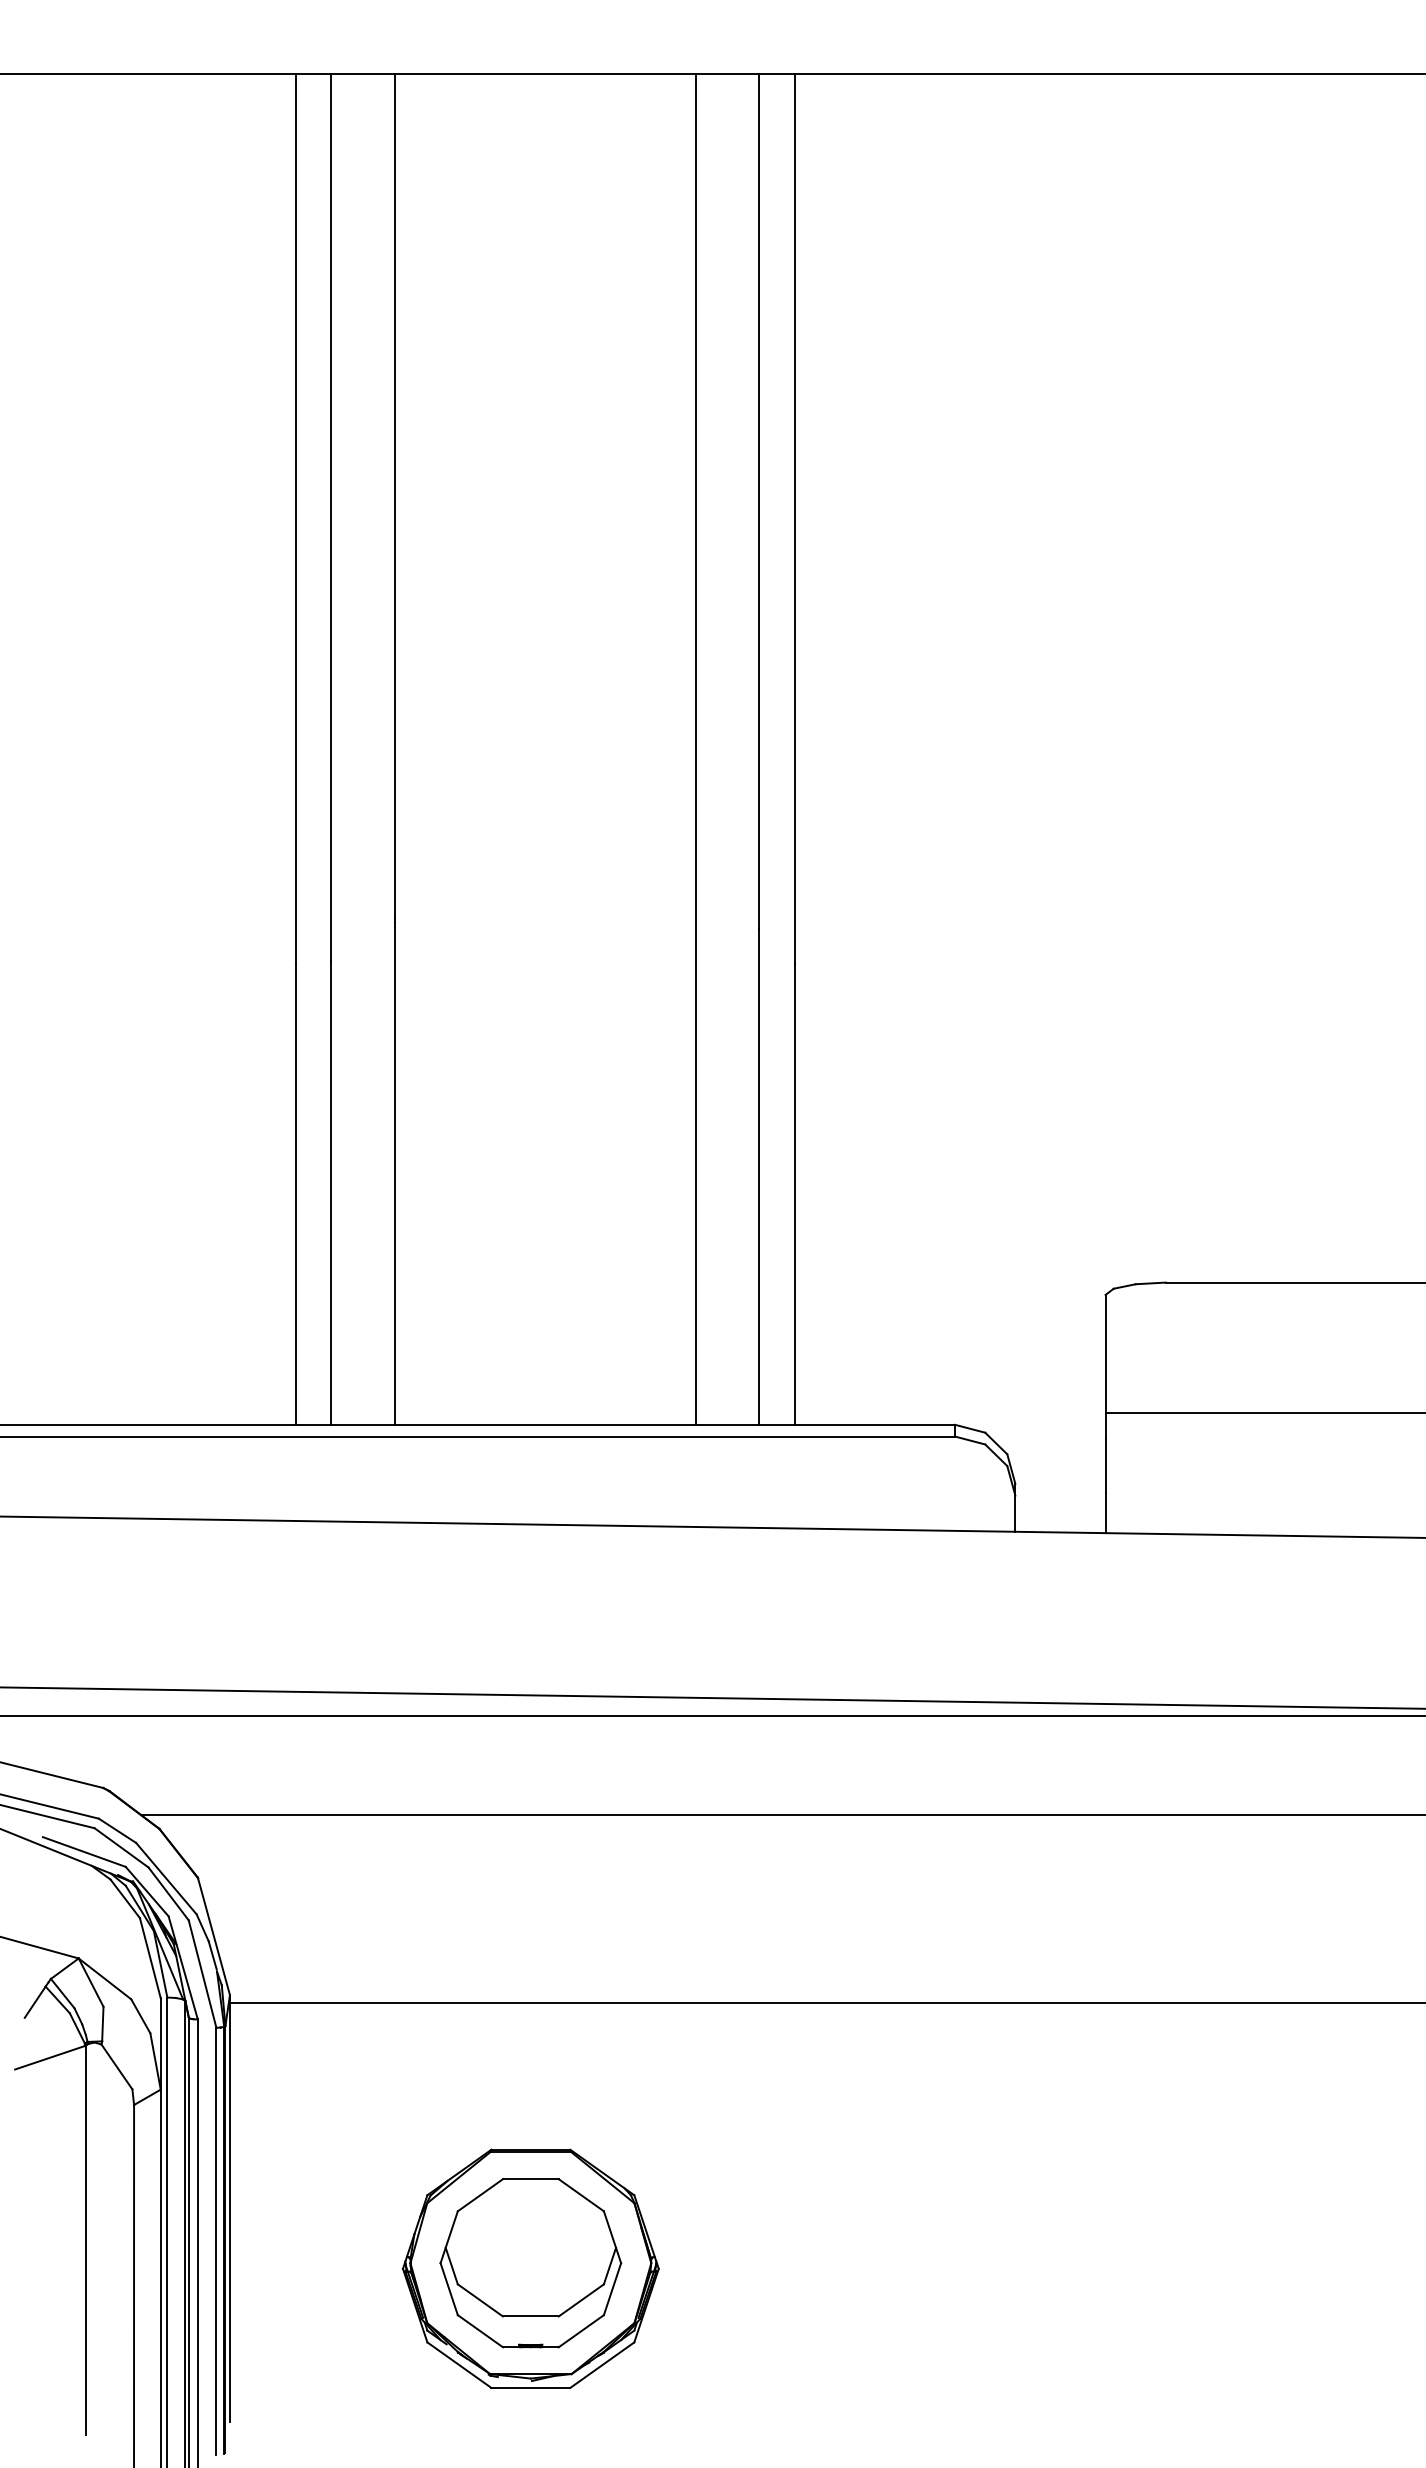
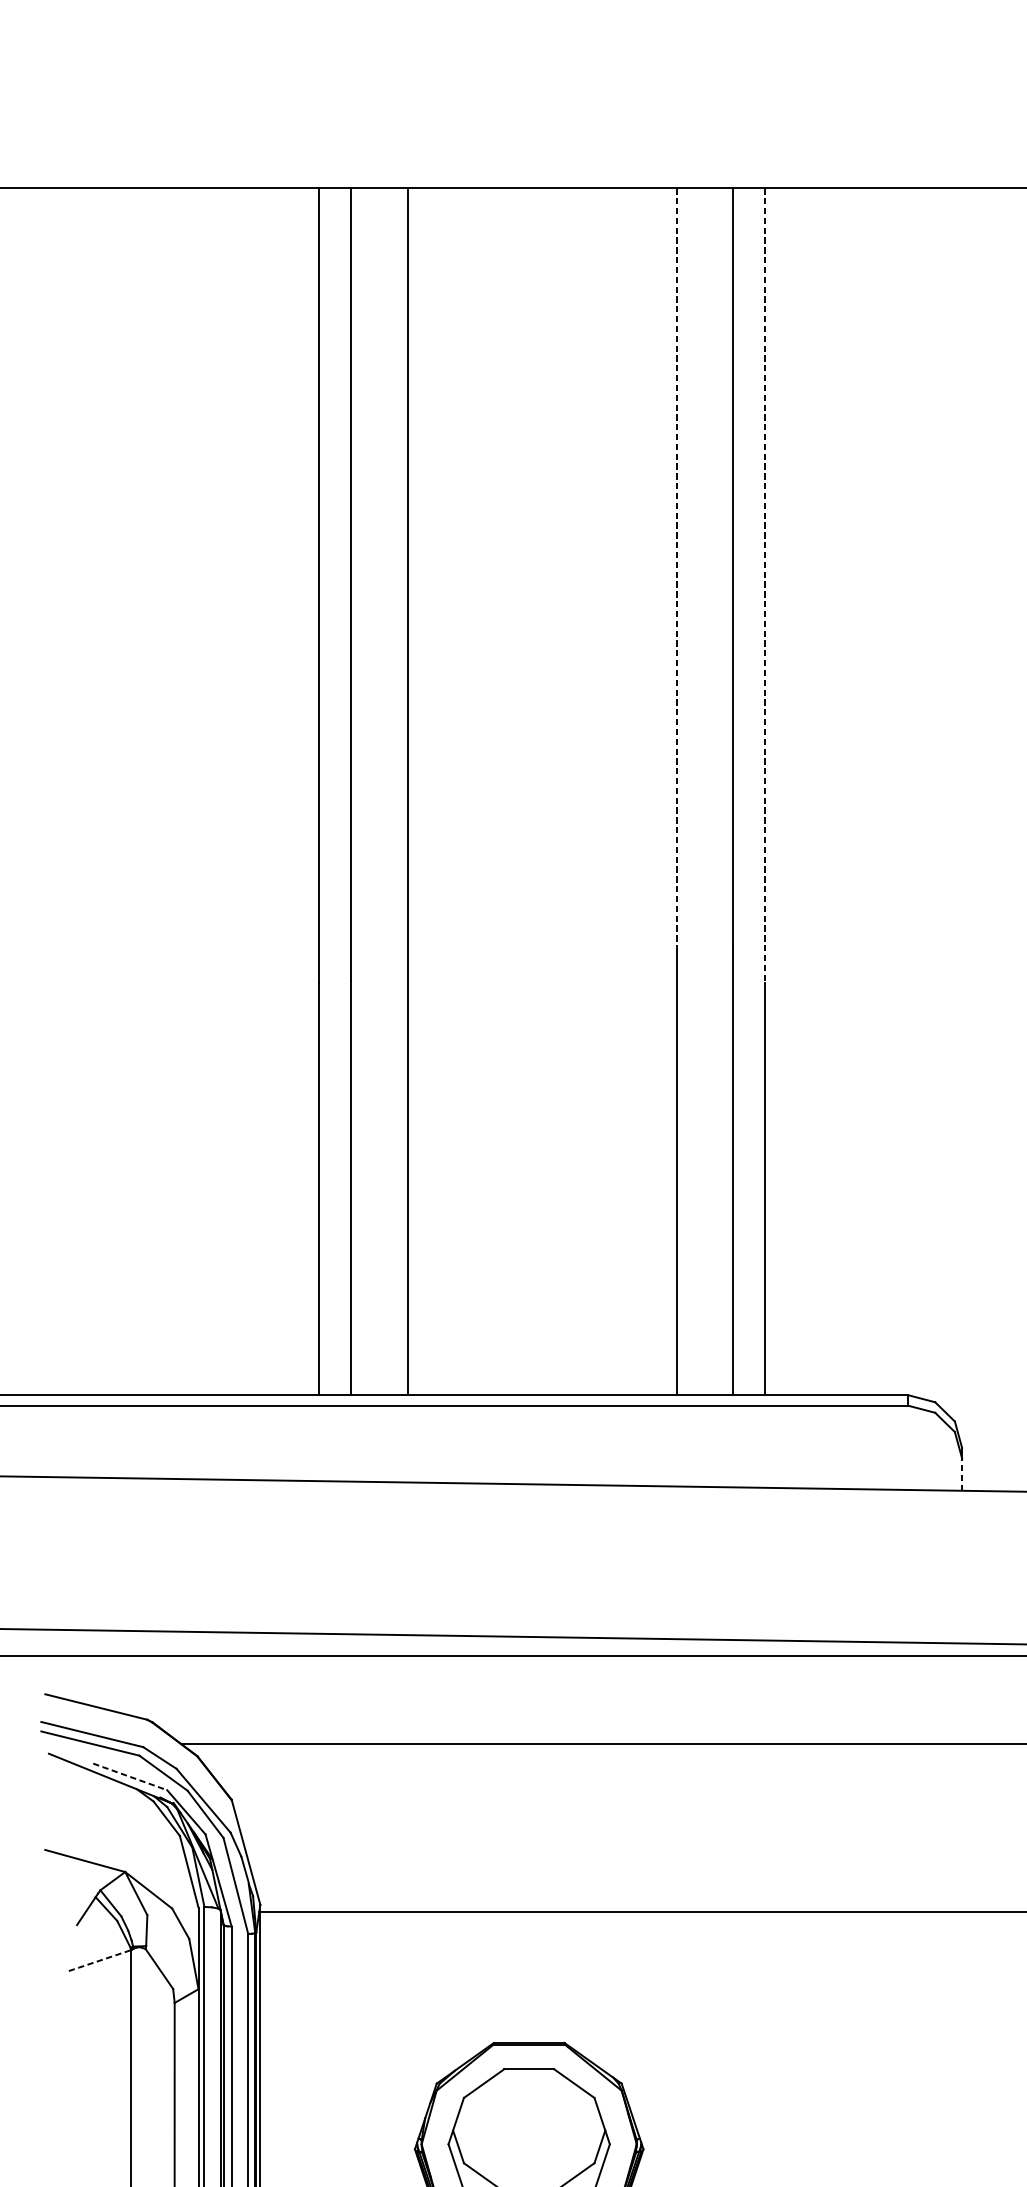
line: (695, 498) -> (676, 567), solid -> dashed
line: (795, 518) -> (765, 585), solid -> dashed
line: (1015, 1513) -> (962, 1474), solid -> dashed
line: (84, 1852) -> (130, 1777), solid -> dashed
line: (49, 2057) -> (99, 1960), solid -> dashed

